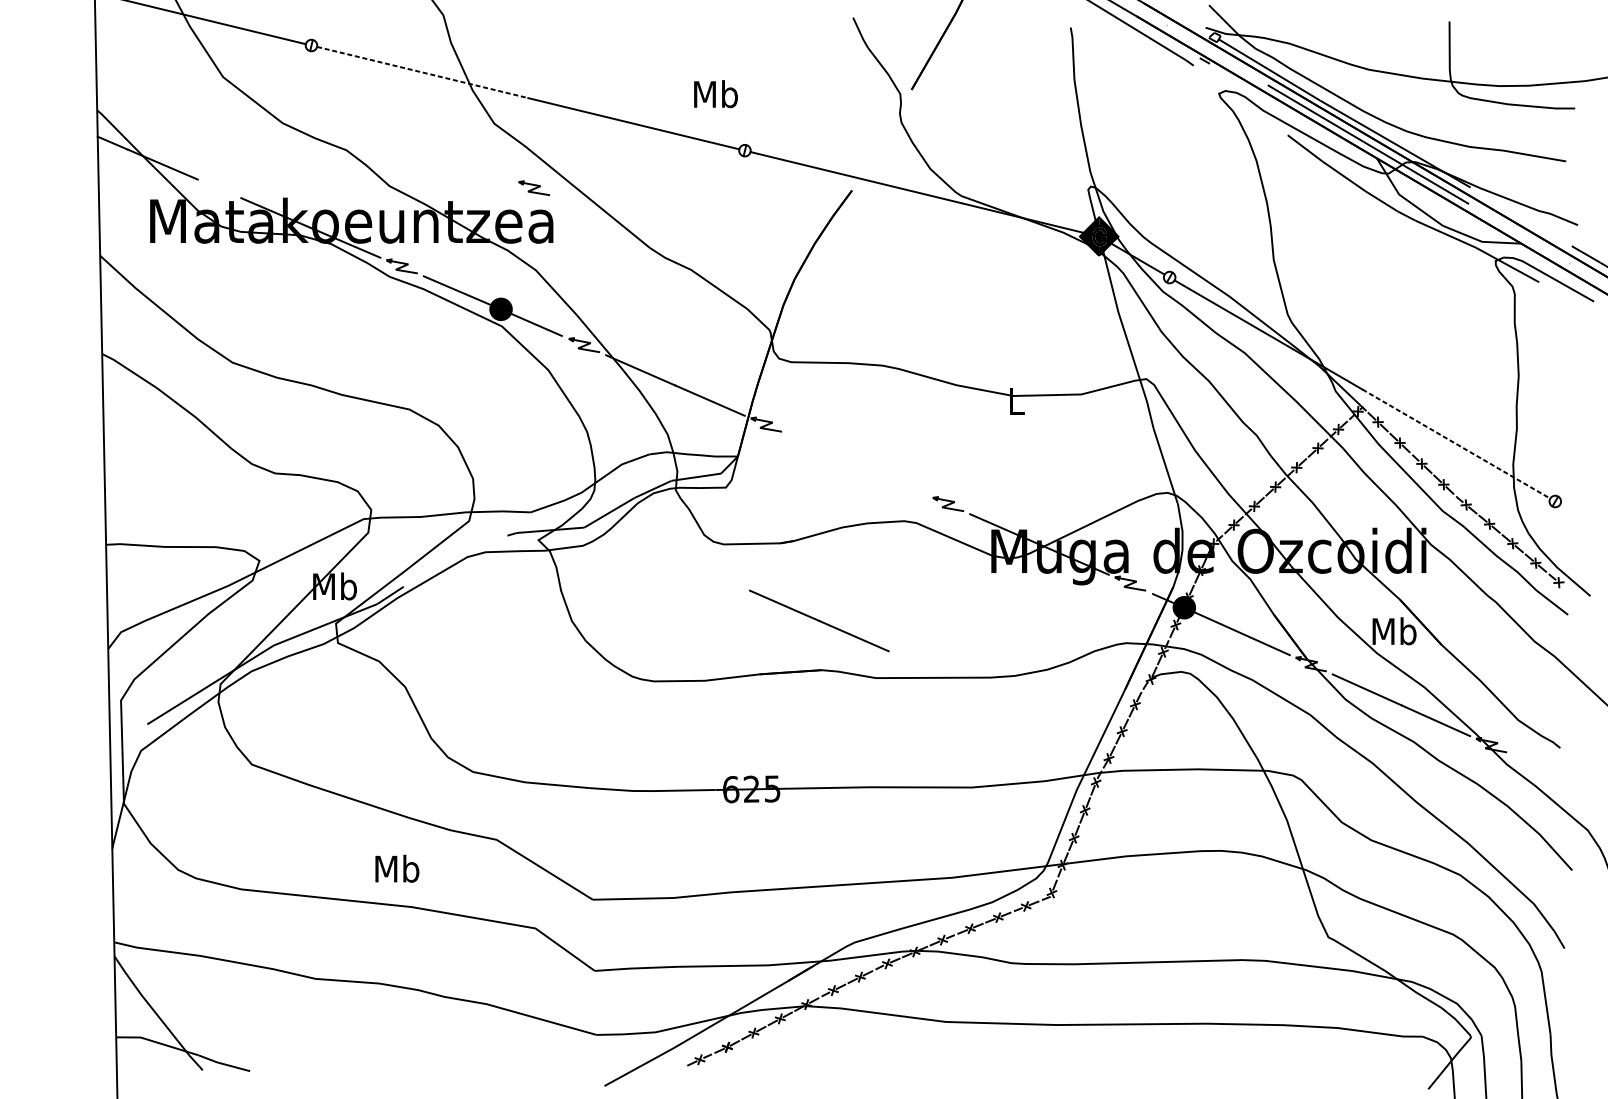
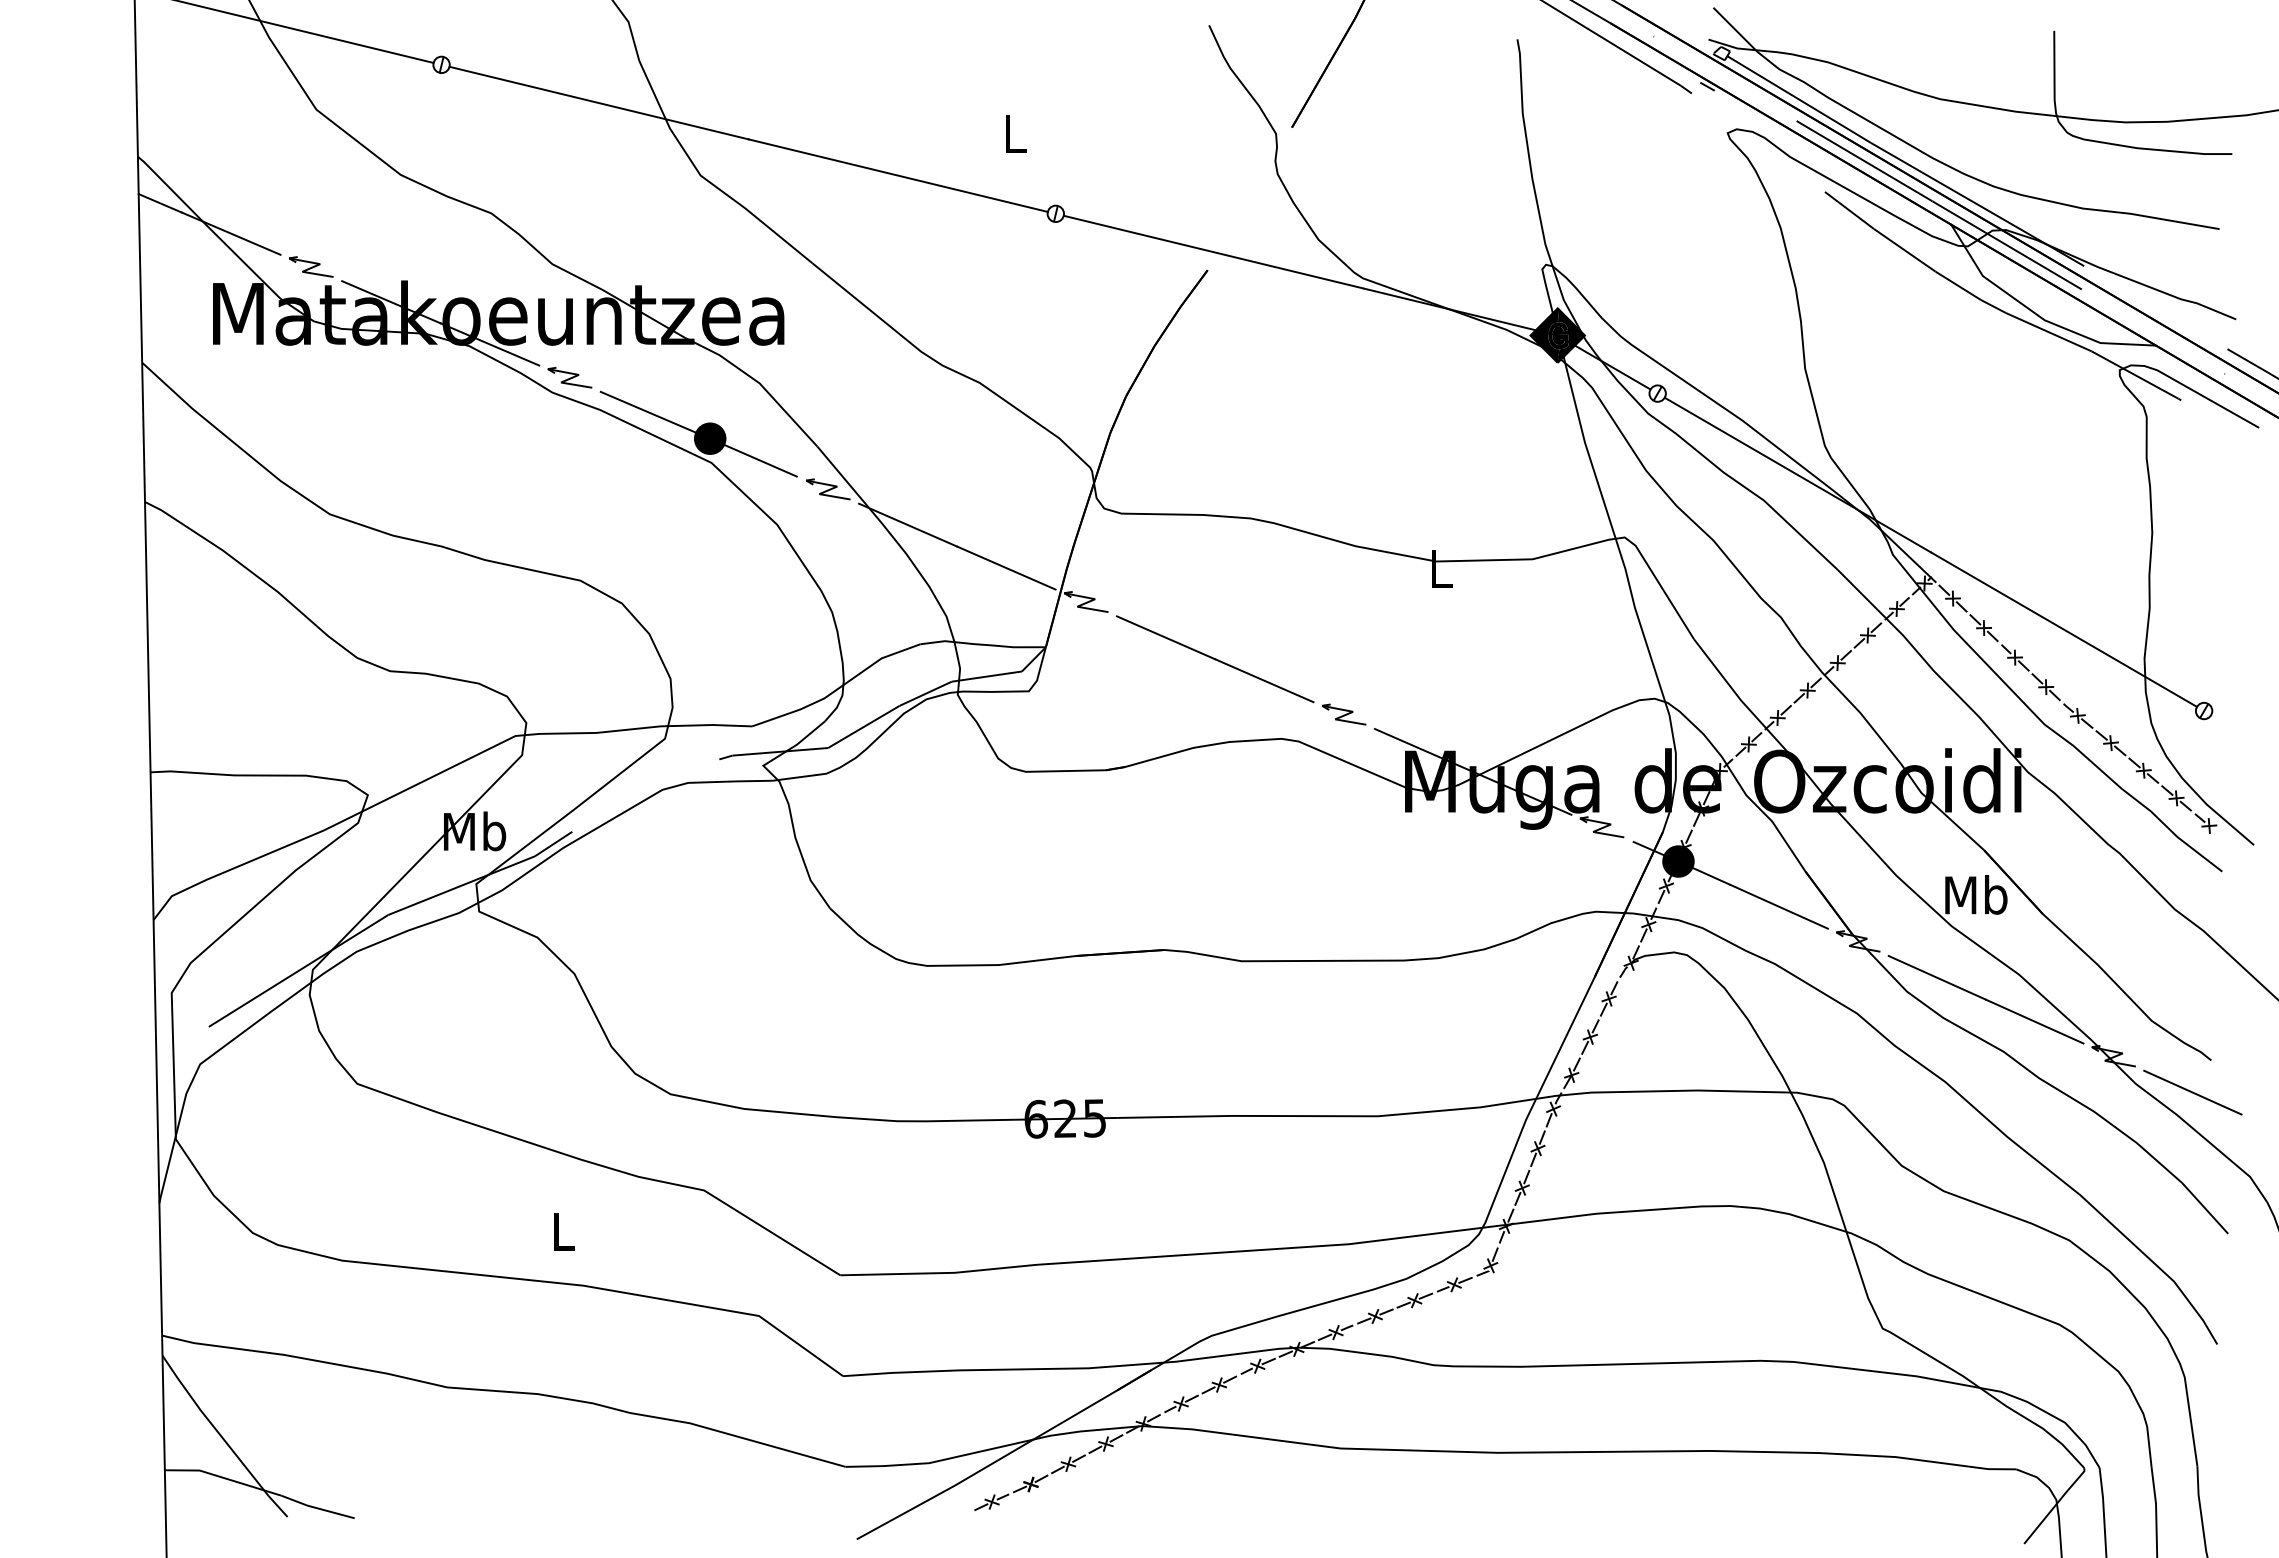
line: (422, 72) -> (599, 103), dashed -> solid
text: (715, 93) -> (1014, 133), Mb -> L
part: (534, 187) -> (311, 266), moved
line: (1456, 443) -> (2063, 629), dashed -> solid
line: (819, 621) -> (1215, 659), moved
line: (1547, 770) -> (2192, 1092), added
text: (397, 868) -> (563, 1231), Mb -> L

